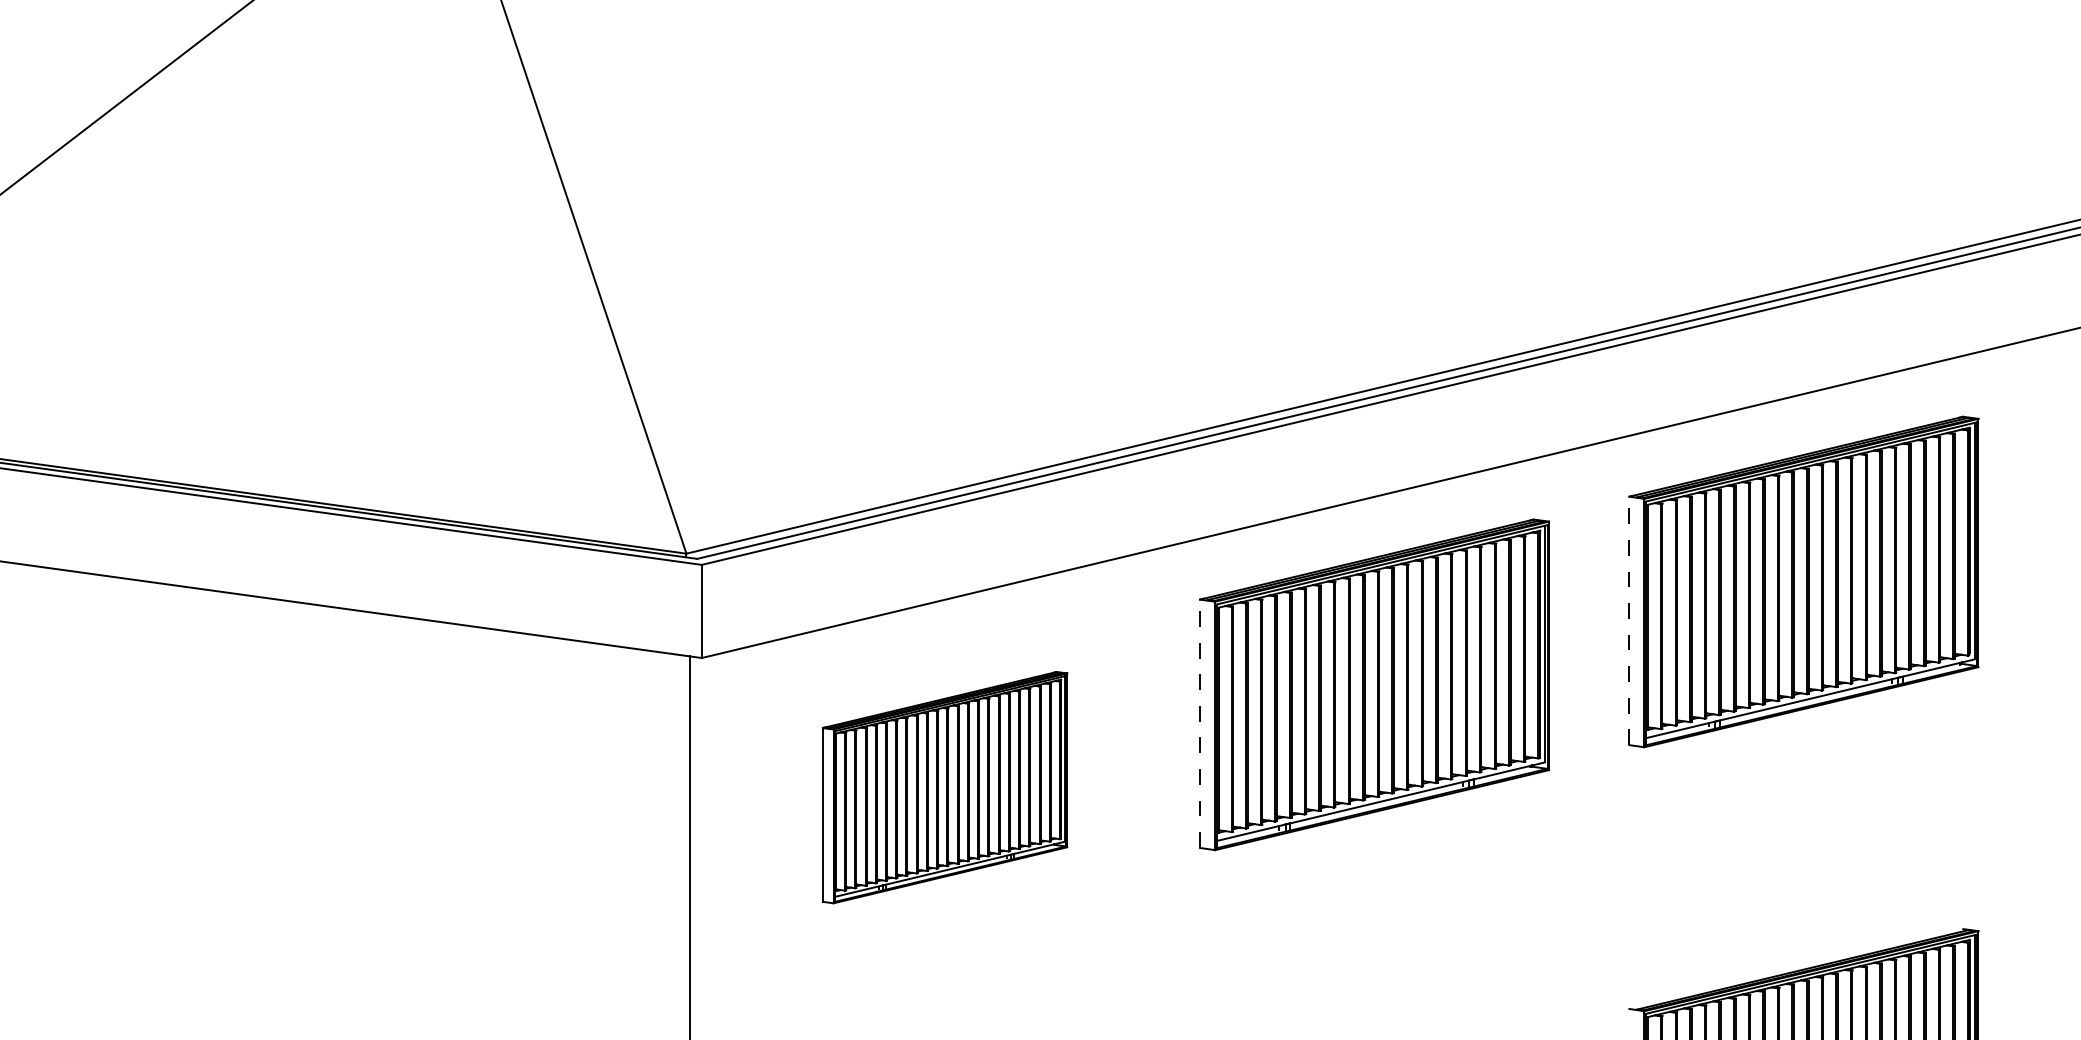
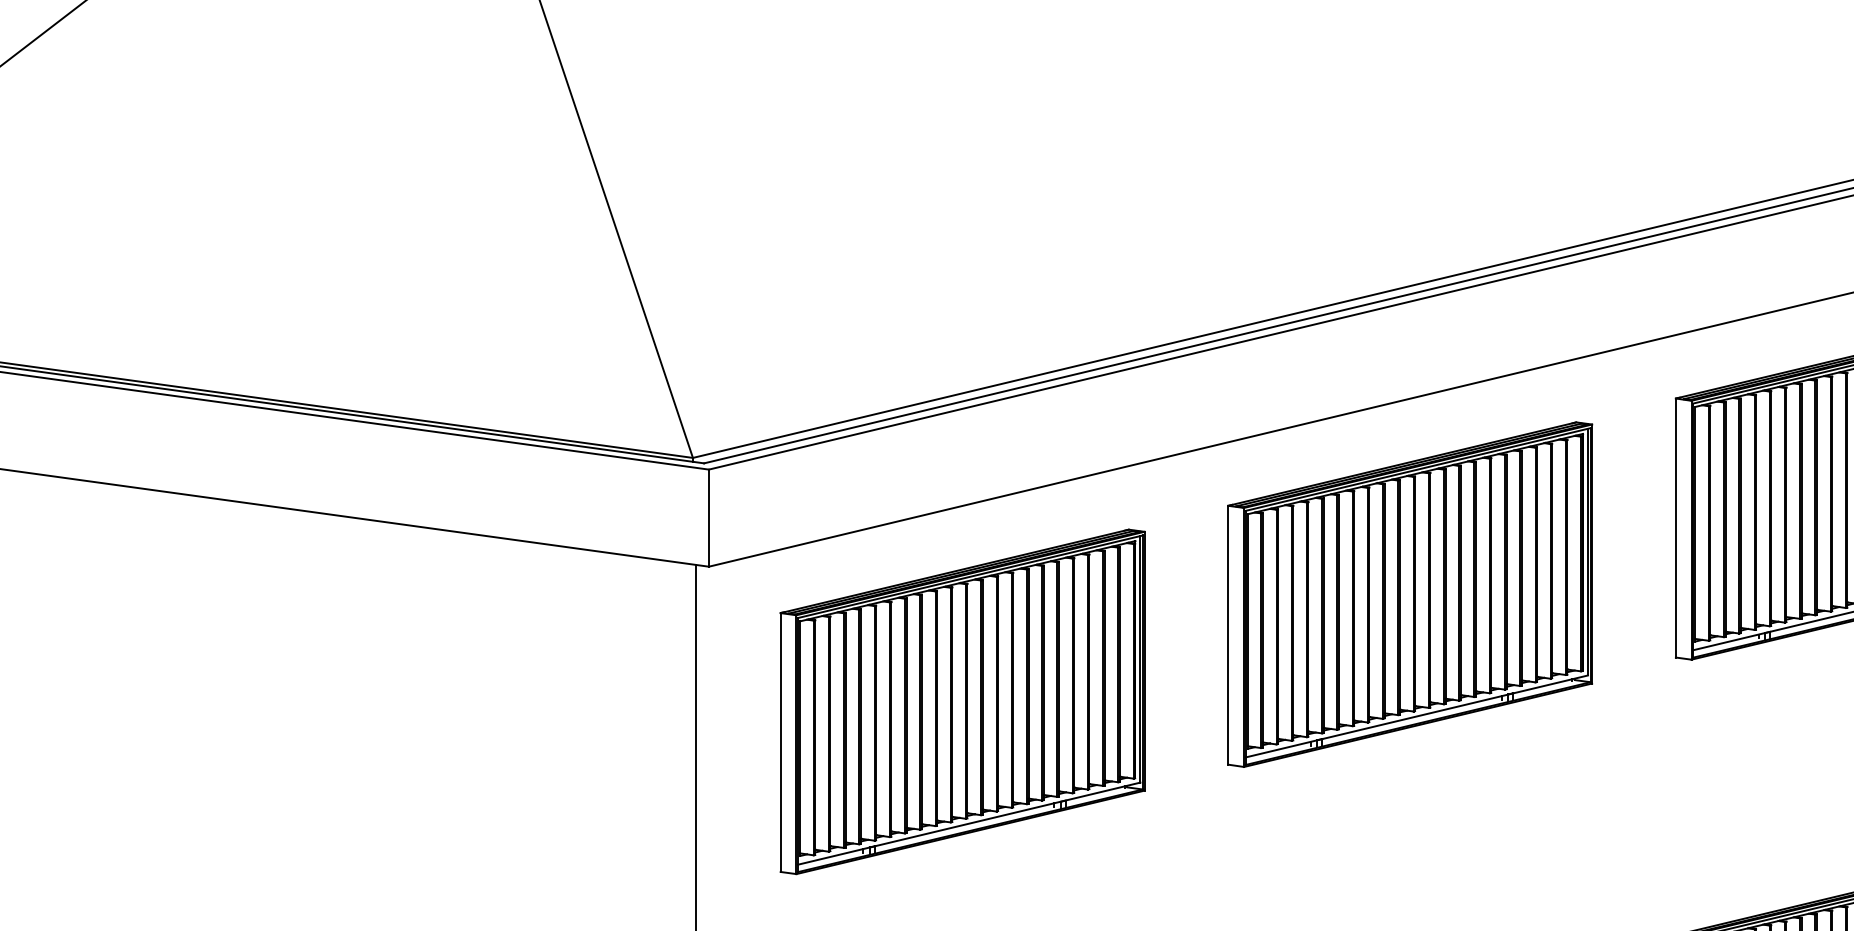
line: (1629, 620) -> (1675, 527), dashed -> solid
line: (1200, 723) -> (1228, 634), dashed -> solid
part: (944, 787) -> (961, 701), size x1.43

